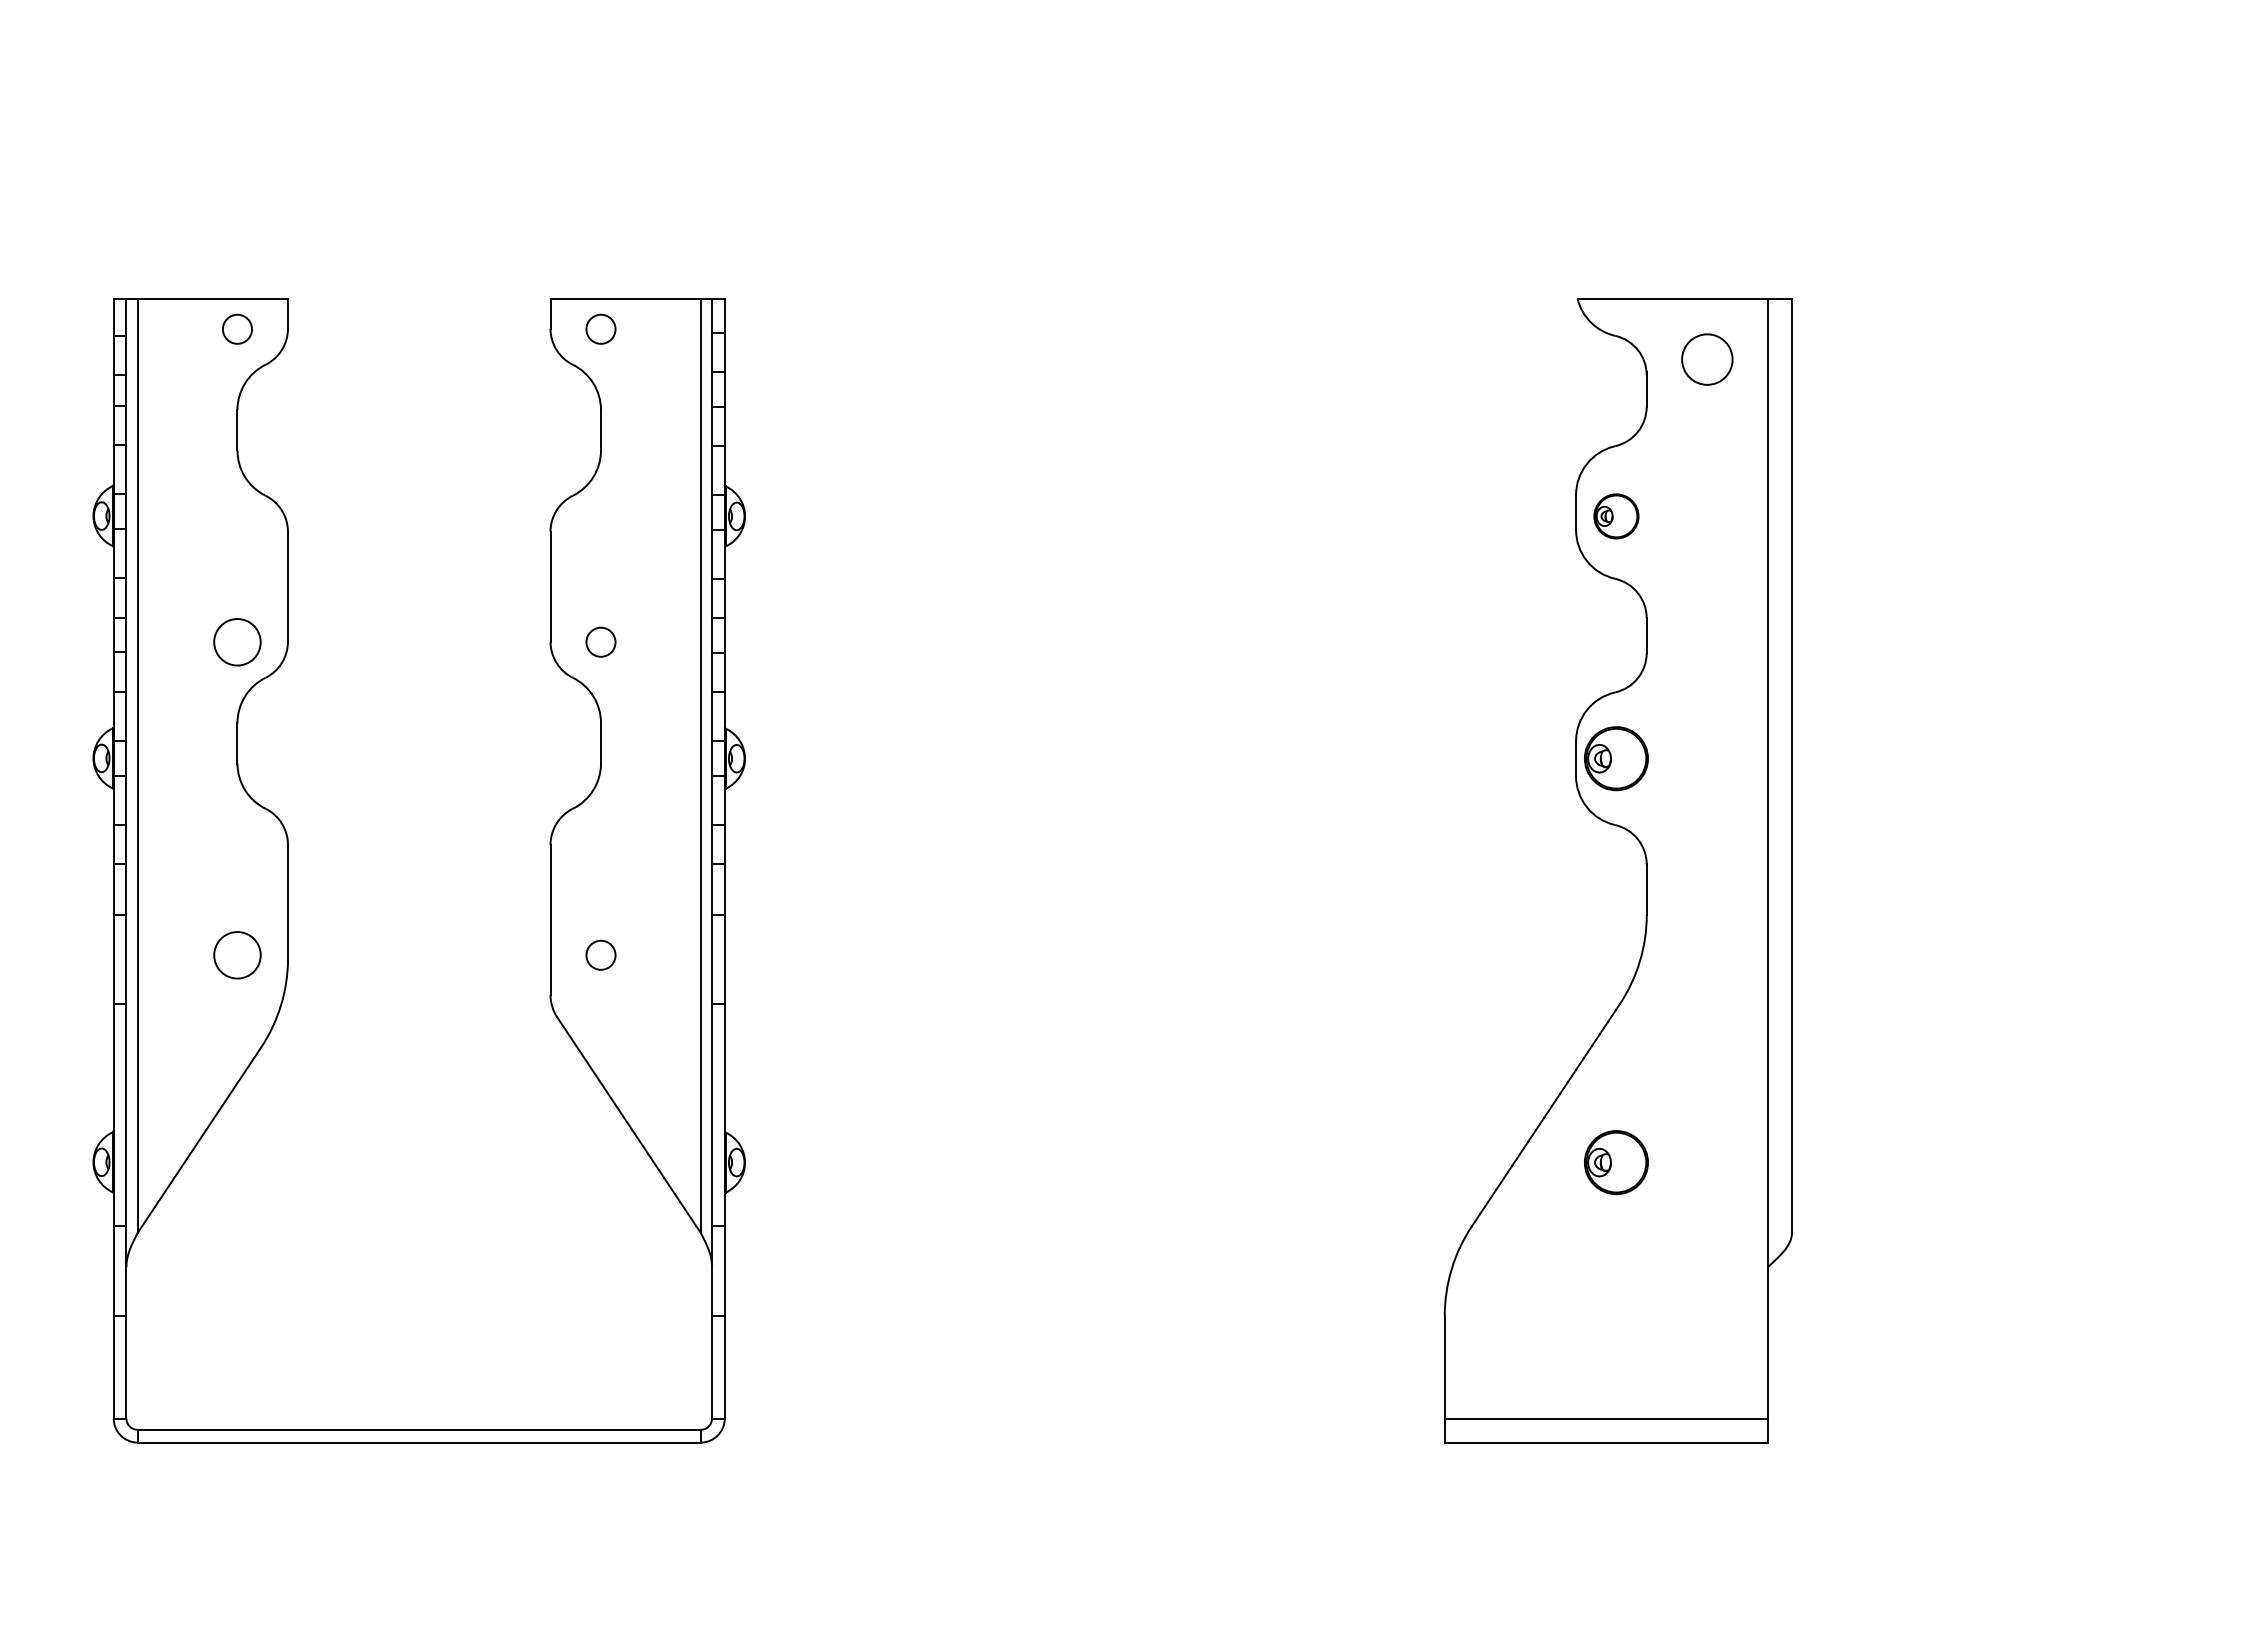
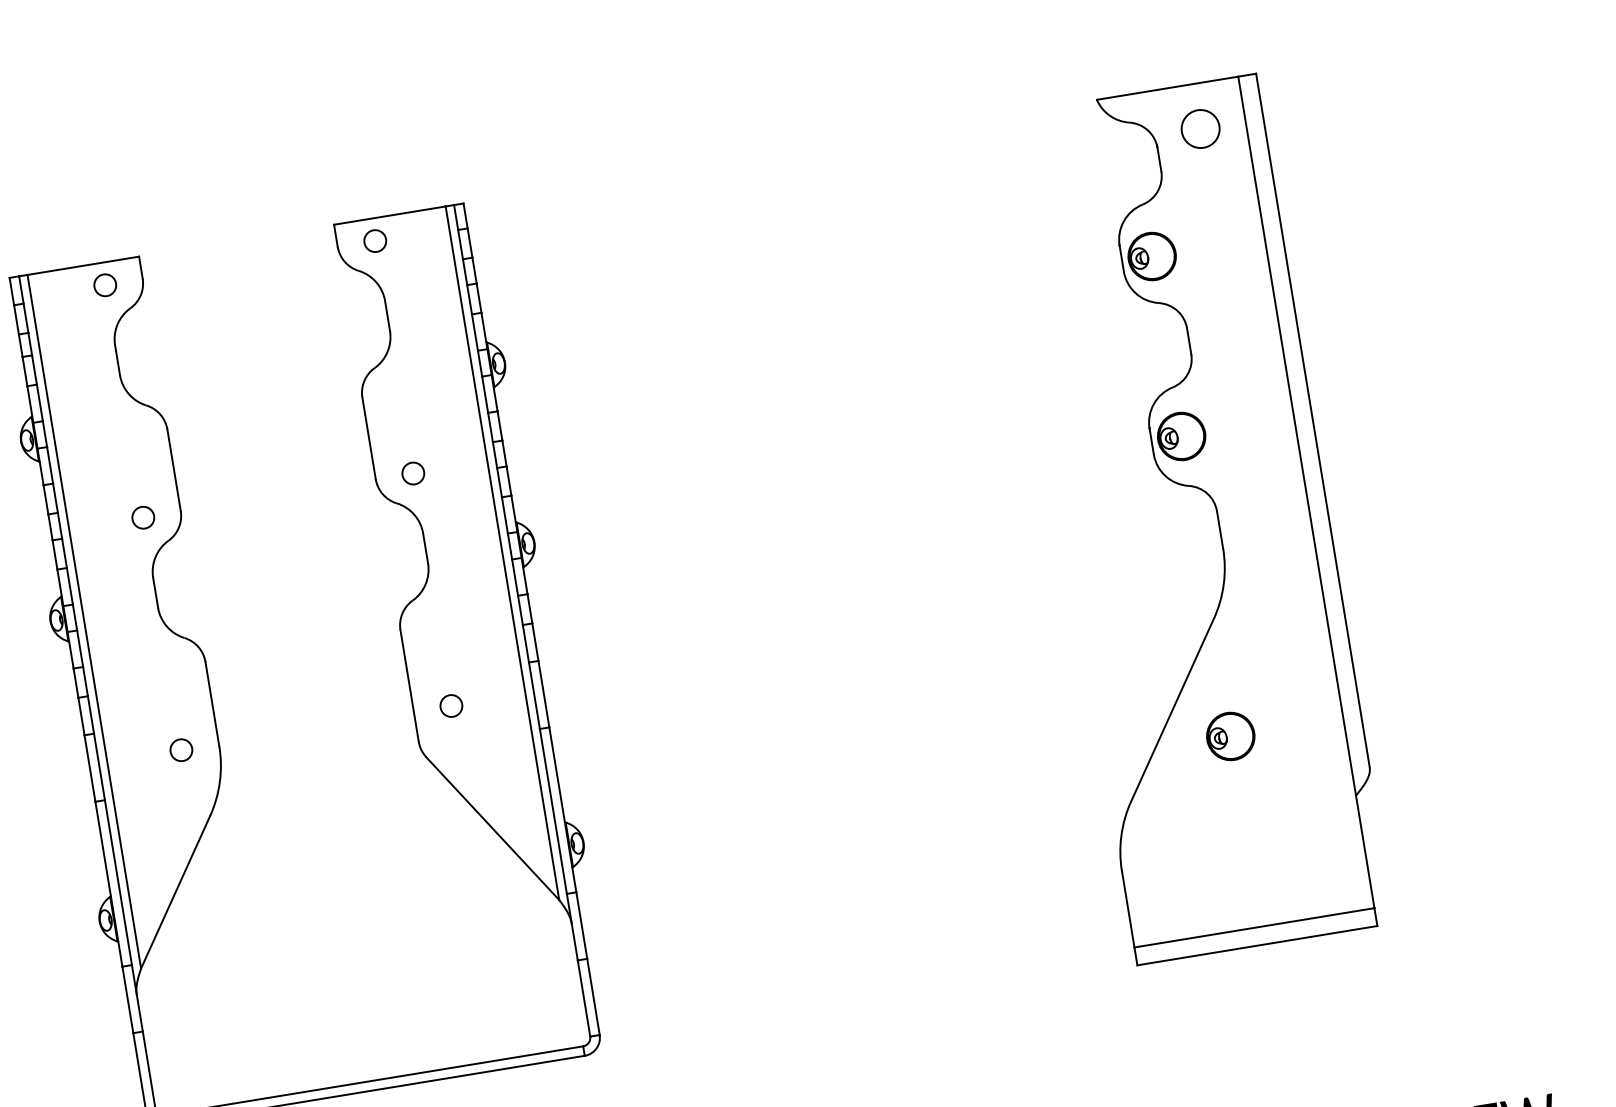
part: (1616, 516) -> (1152, 256), size x1.43
circle: (237, 641) -> (143, 517), size x0.62
circle: (237, 954) -> (181, 749), size x0.62

